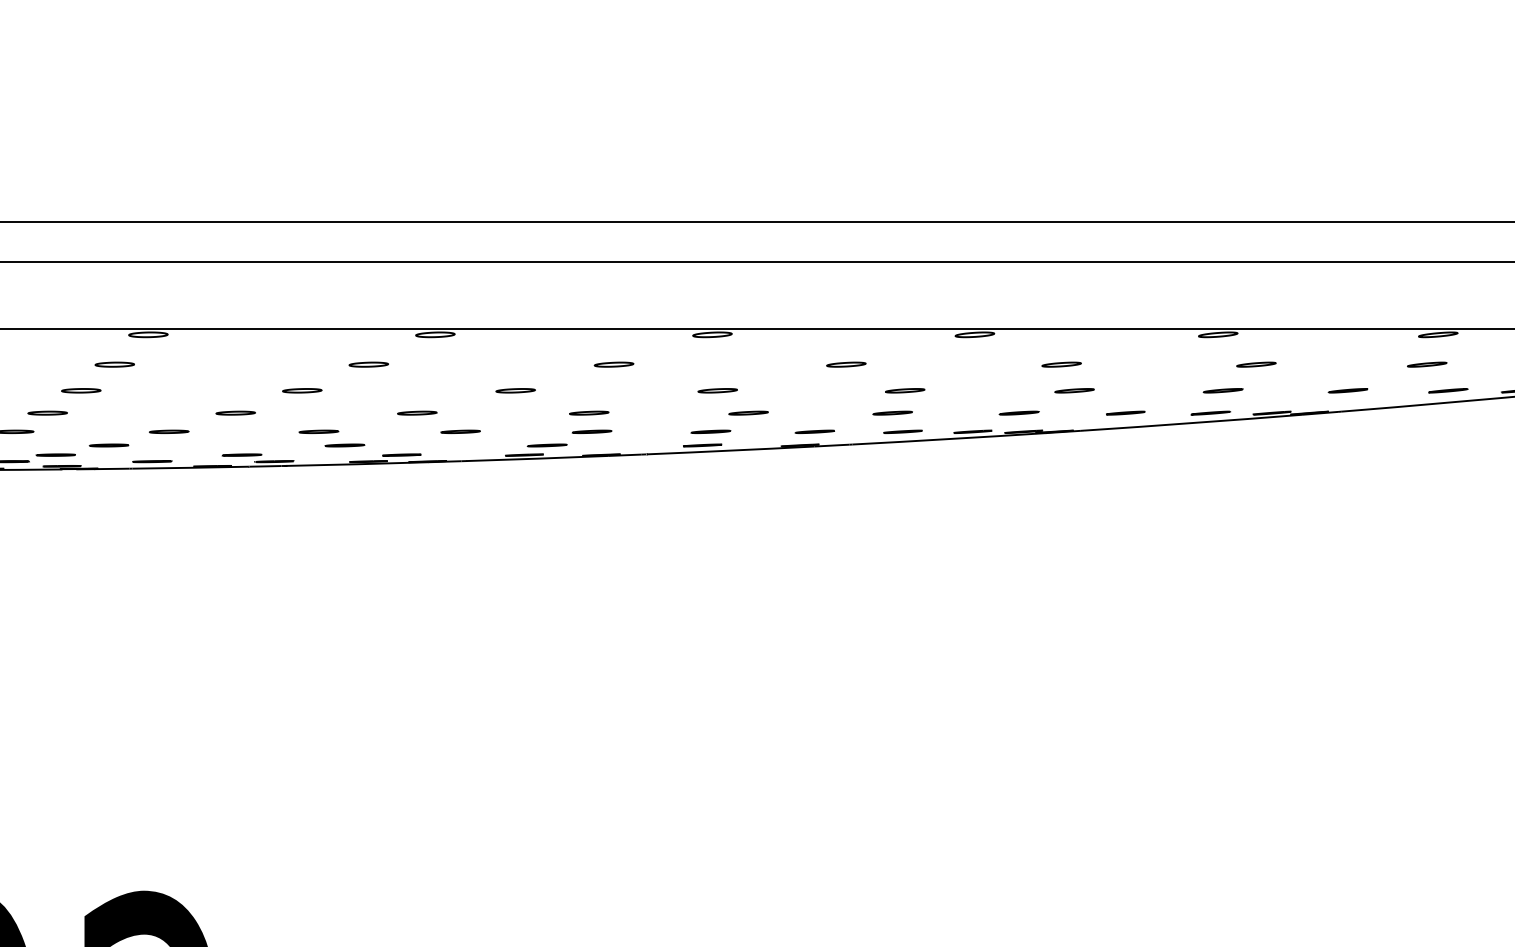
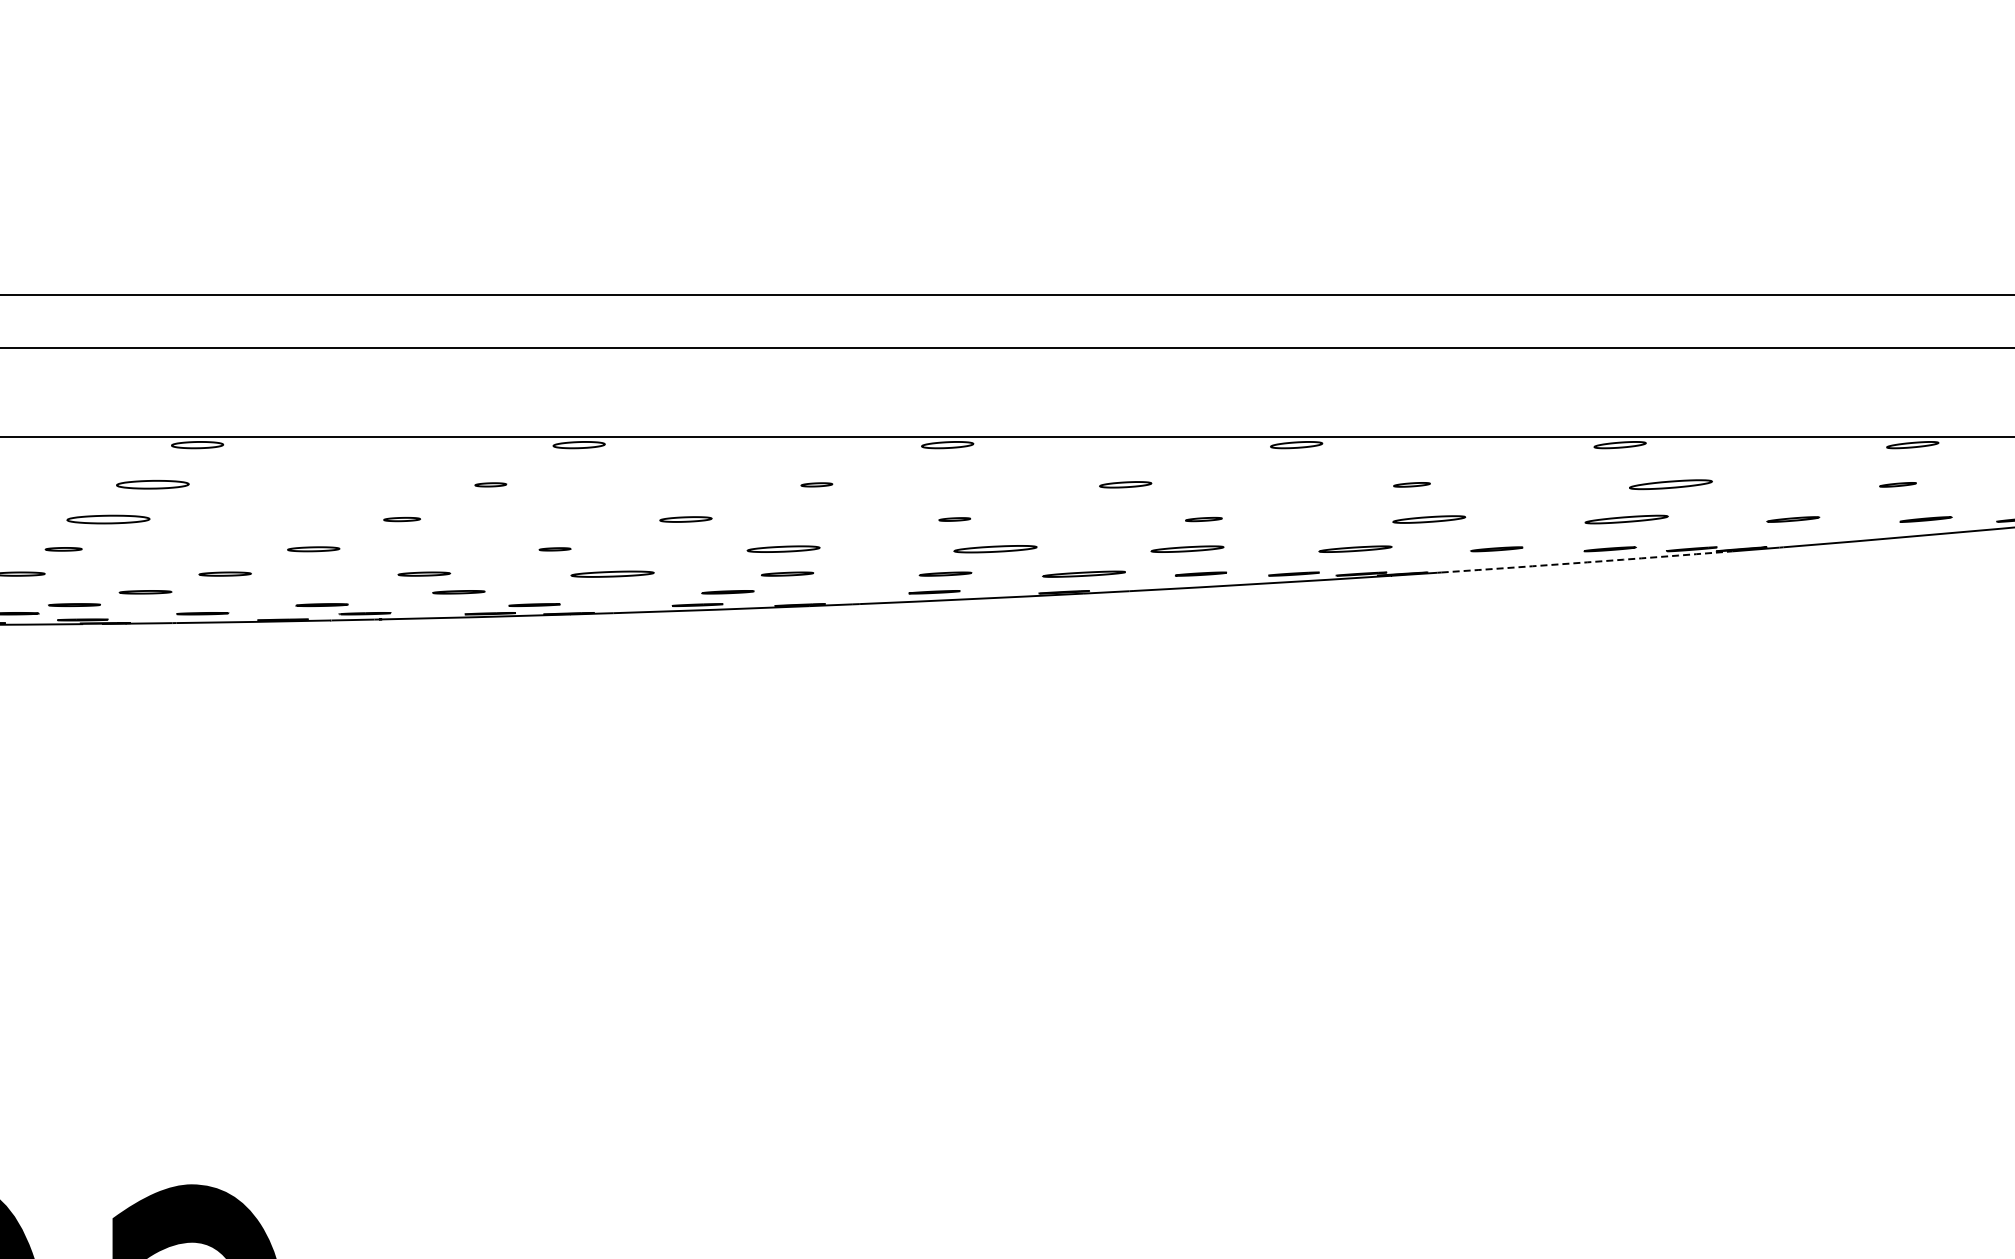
part: (114, 364) -> (152, 484), size x1.4
part: (368, 364) -> (490, 484), size x0.6
part: (613, 364) -> (816, 484), size x0.6
part: (1061, 364) -> (1411, 484), size x0.7
part: (1256, 364) -> (1670, 484), size x1.6
part: (1426, 364) -> (1897, 484), size x0.7
part: (80, 390) -> (107, 519), size x1.6
part: (301, 390) -> (401, 519), size x0.7
part: (717, 390) -> (954, 519), size x0.6
part: (904, 390) -> (1203, 519), size x0.7
part: (1074, 390) -> (1428, 519), size x1.4
part: (1222, 390) -> (1626, 519), size x1.6
part: (47, 413) -> (63, 549), size x0.7
part: (416, 413) -> (554, 549), size x0.6
part: (589, 413) -> (783, 549), size x1.4
part: (748, 413) -> (995, 549), size x1.6
part: (892, 413) -> (1186, 549), size x1.4
part: (1019, 413) -> (1355, 549), size x1.4
arc: (1193, 423) -> (1587, 562), solid -> dashed
part: (460, 431) -> (612, 573), size x1.6
part: (814, 431) -> (1083, 573), size x1.6

